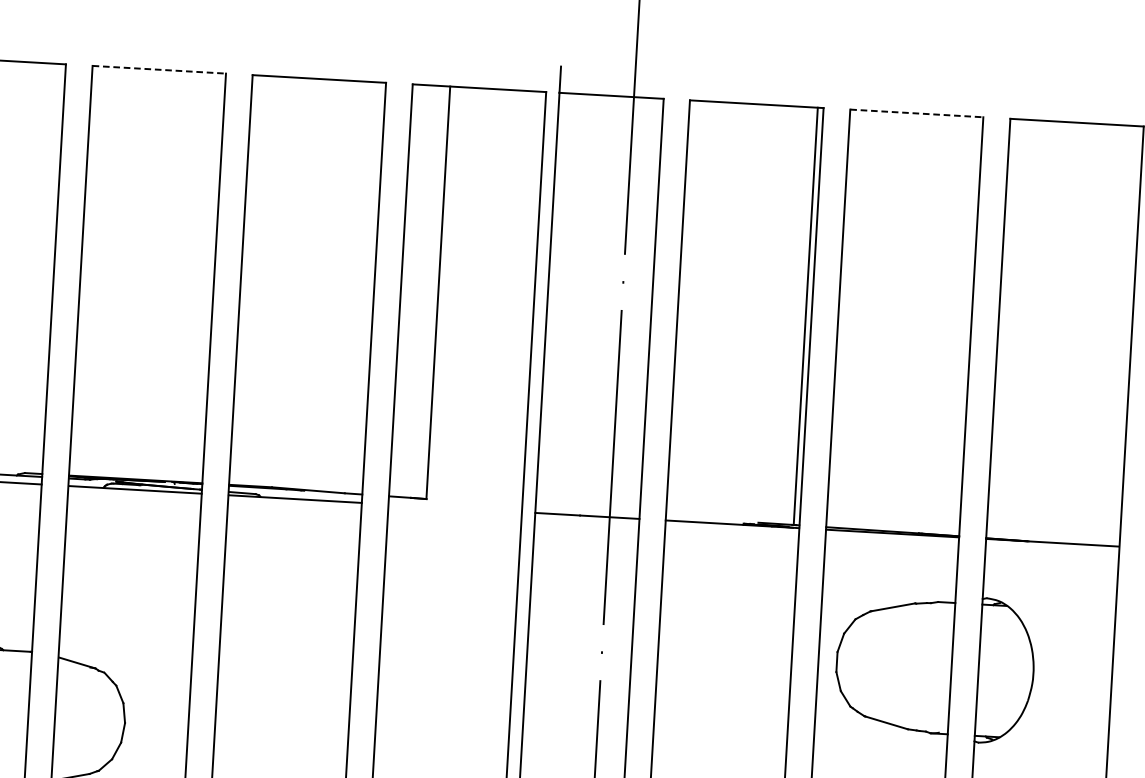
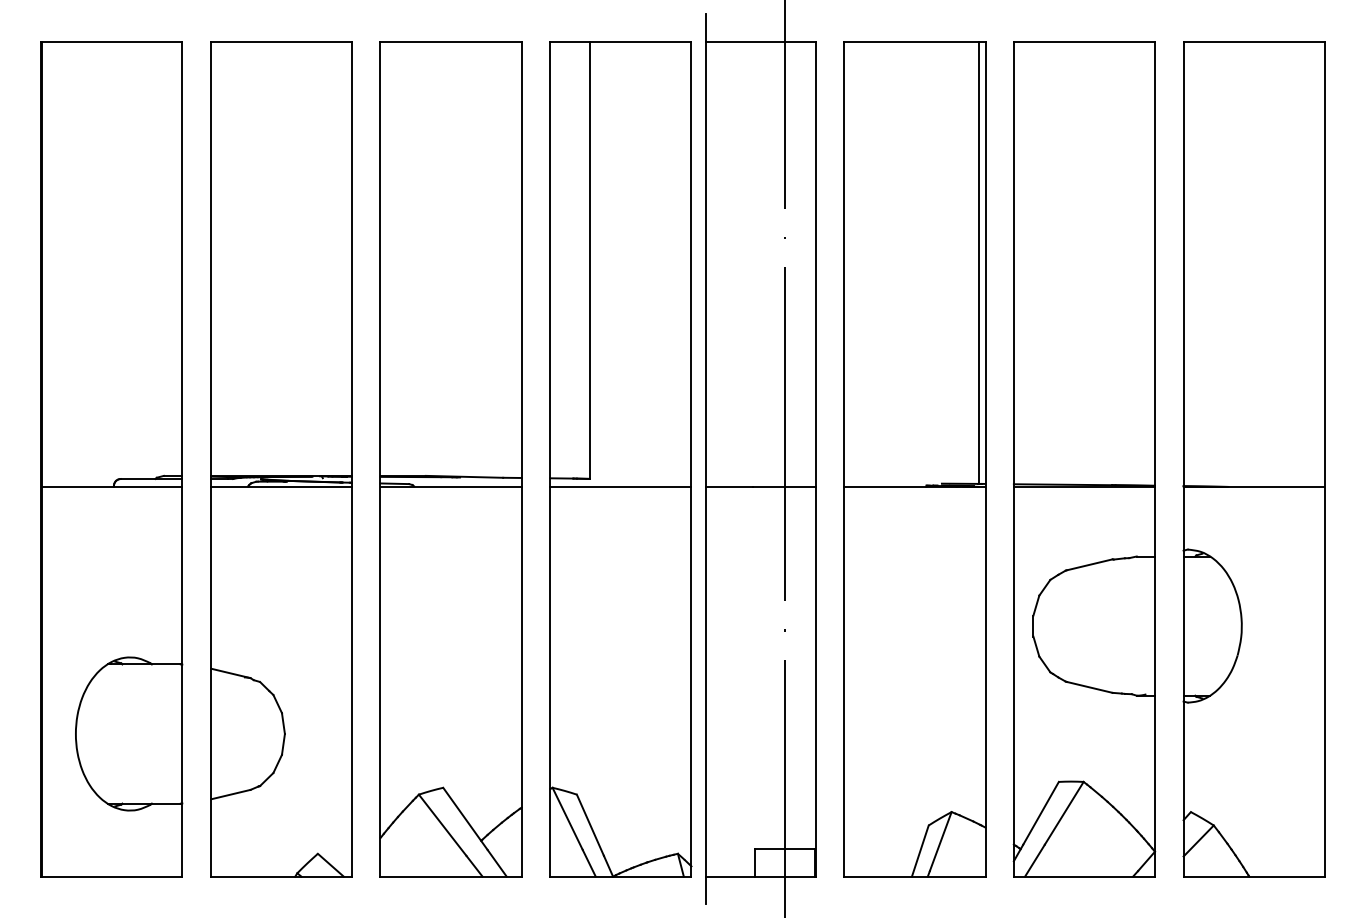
line: (159, 69) -> (281, 41), dashed -> solid
line: (916, 113) -> (1084, 41), dashed -> solid
line: (455, 507) -> (620, 486), added

